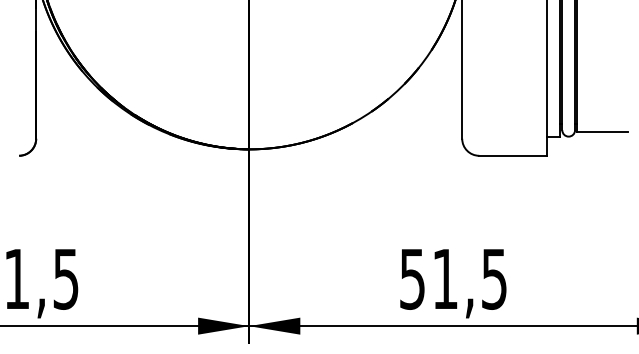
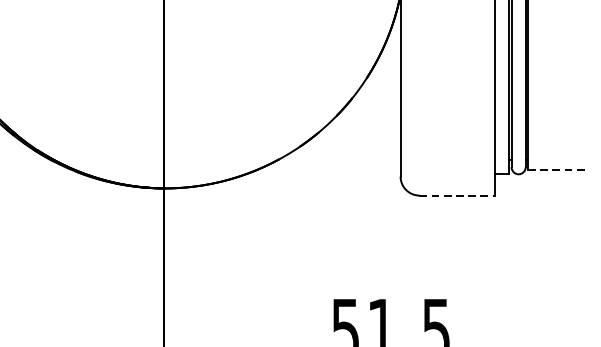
line: (602, 132) -> (556, 169), solid -> dashed
line: (513, 155) -> (457, 195), solid -> dashed

